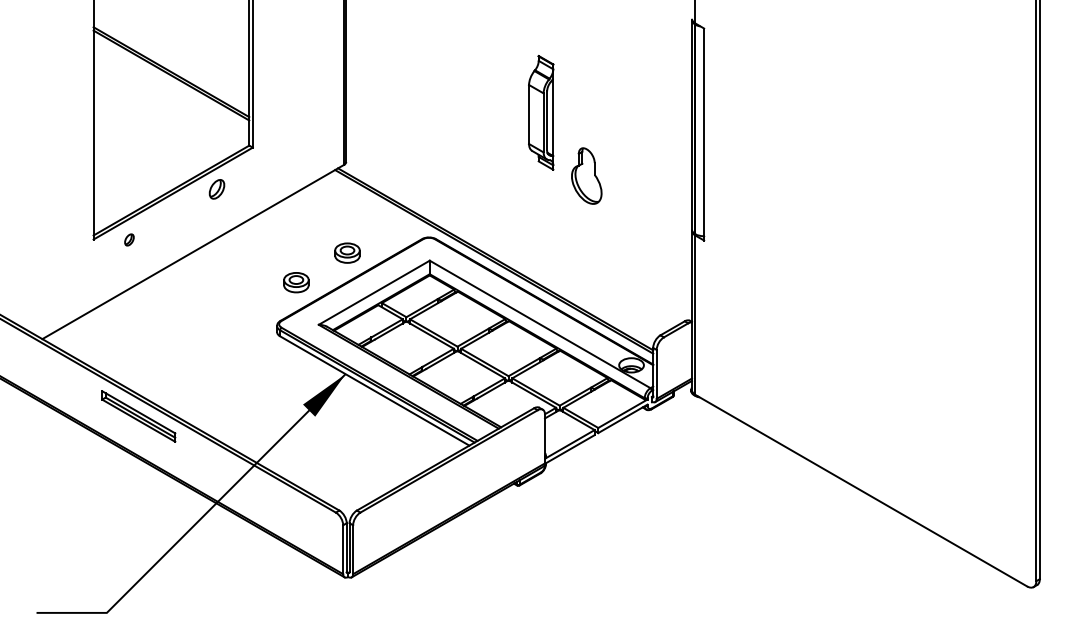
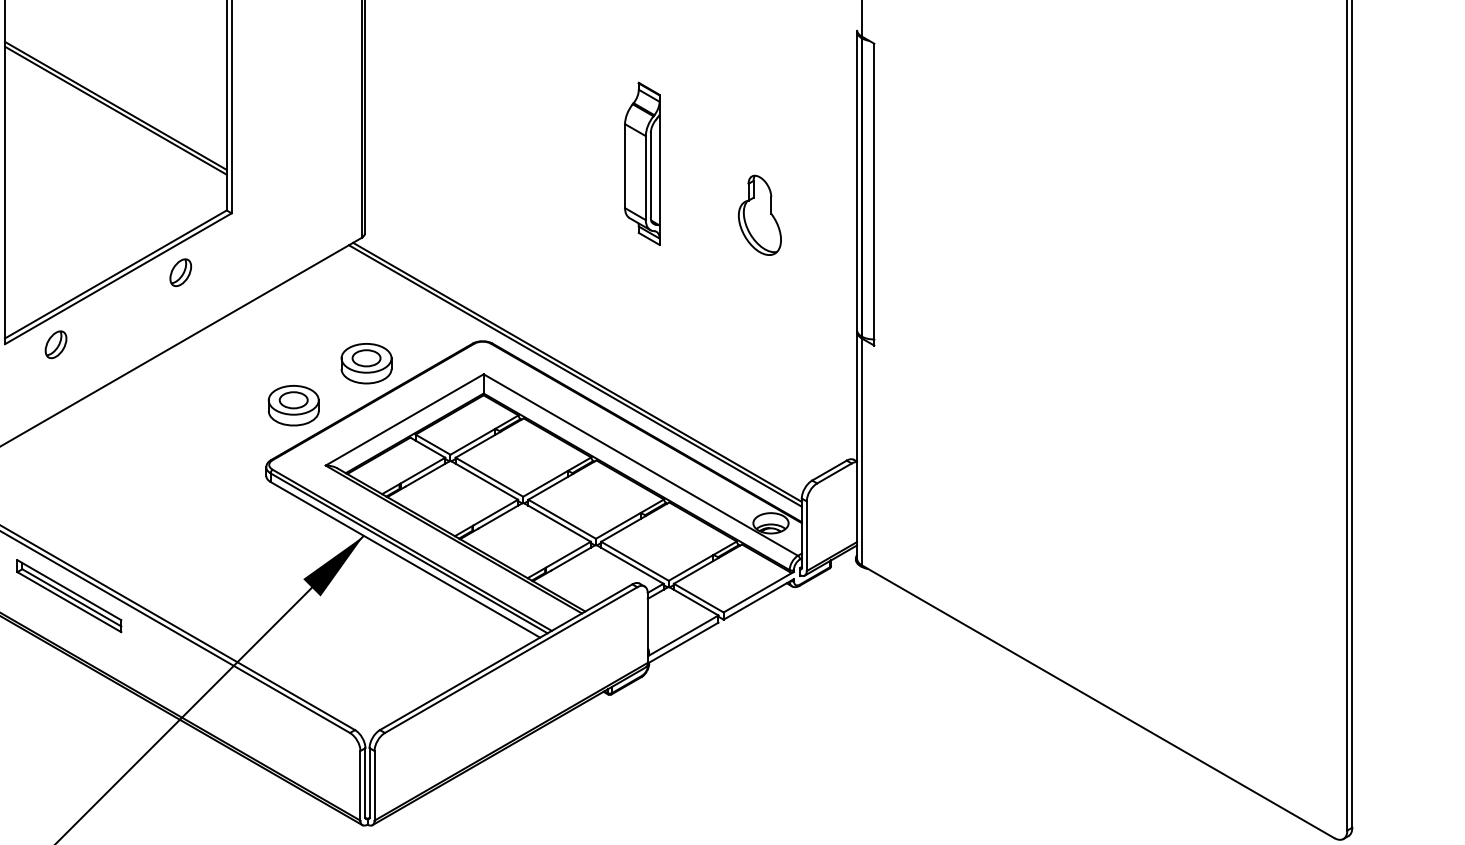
part: (586, 175) -> (759, 214), moved
part: (129, 239) -> (56, 344), size x1.67
part: (347, 252) -> (366, 362), size x1.43
part: (296, 282) -> (293, 405), size x1.43

